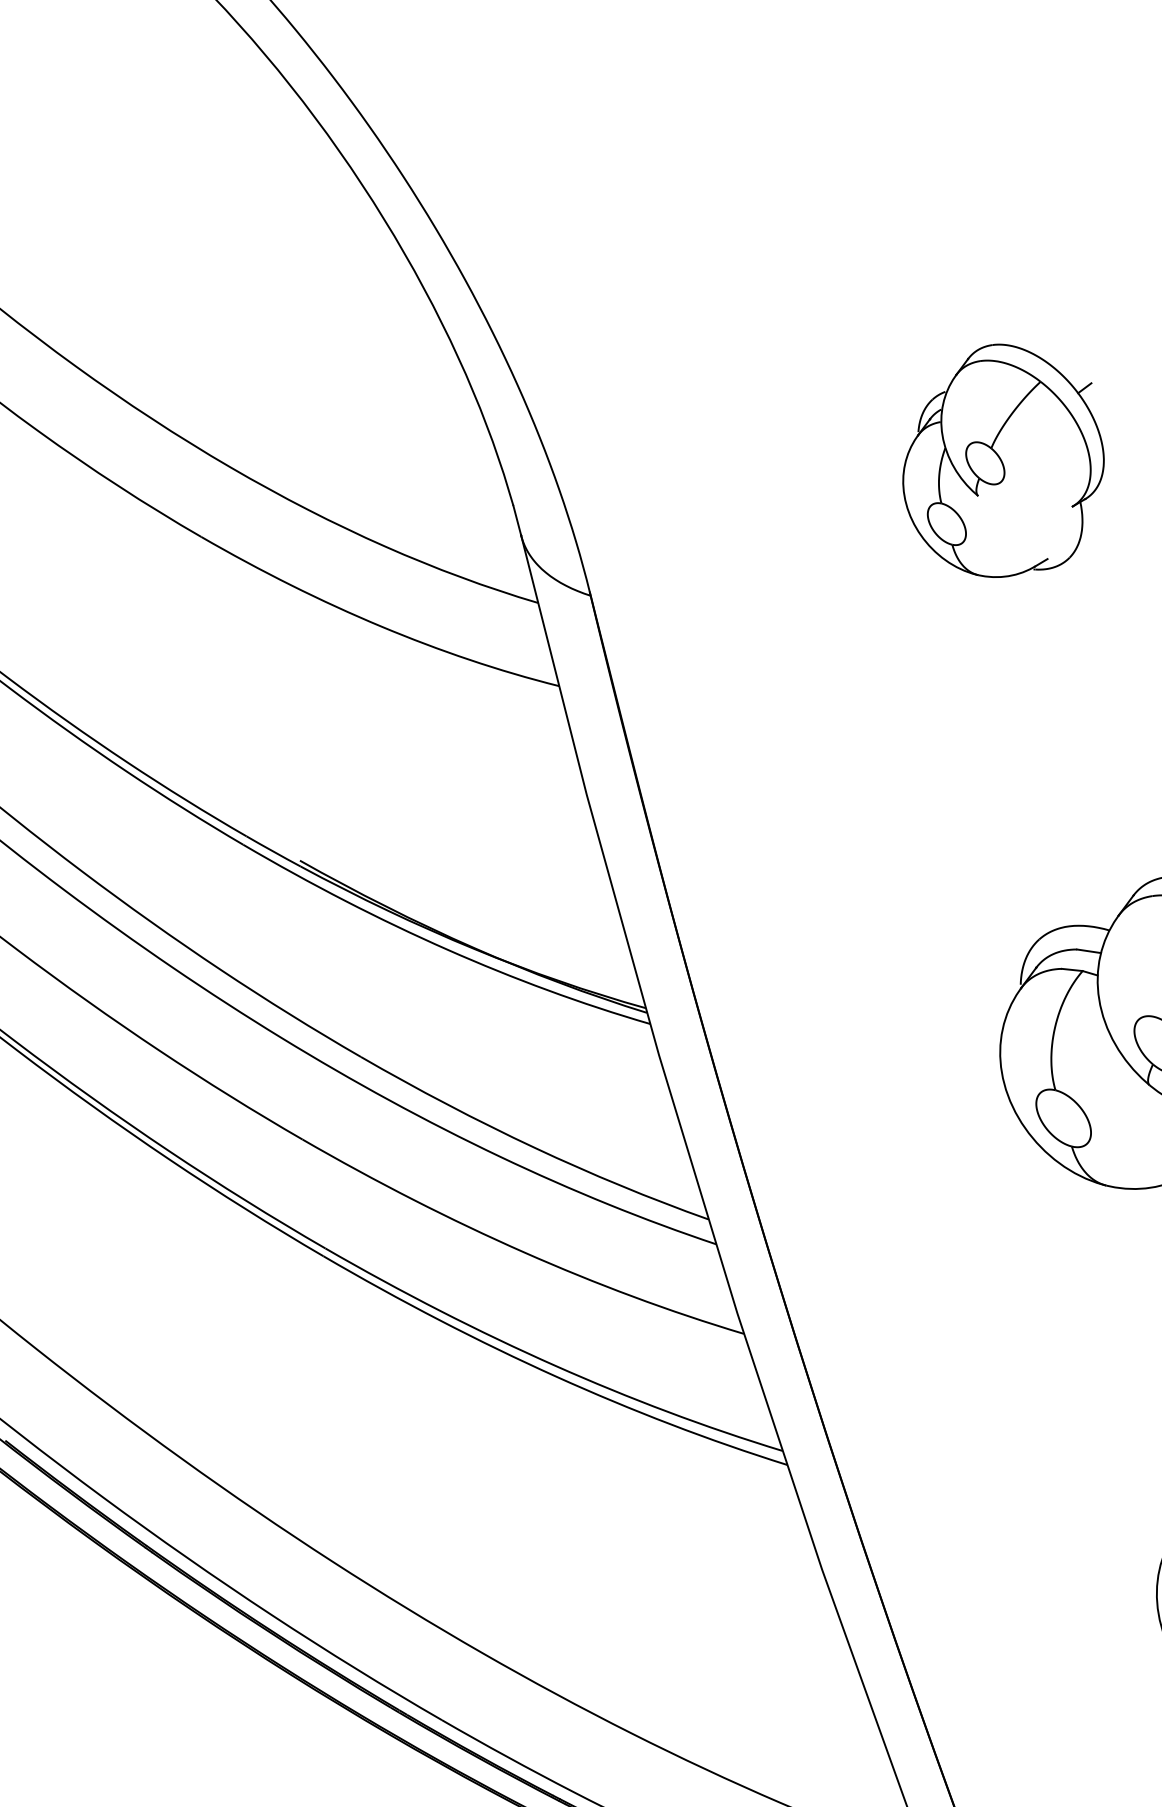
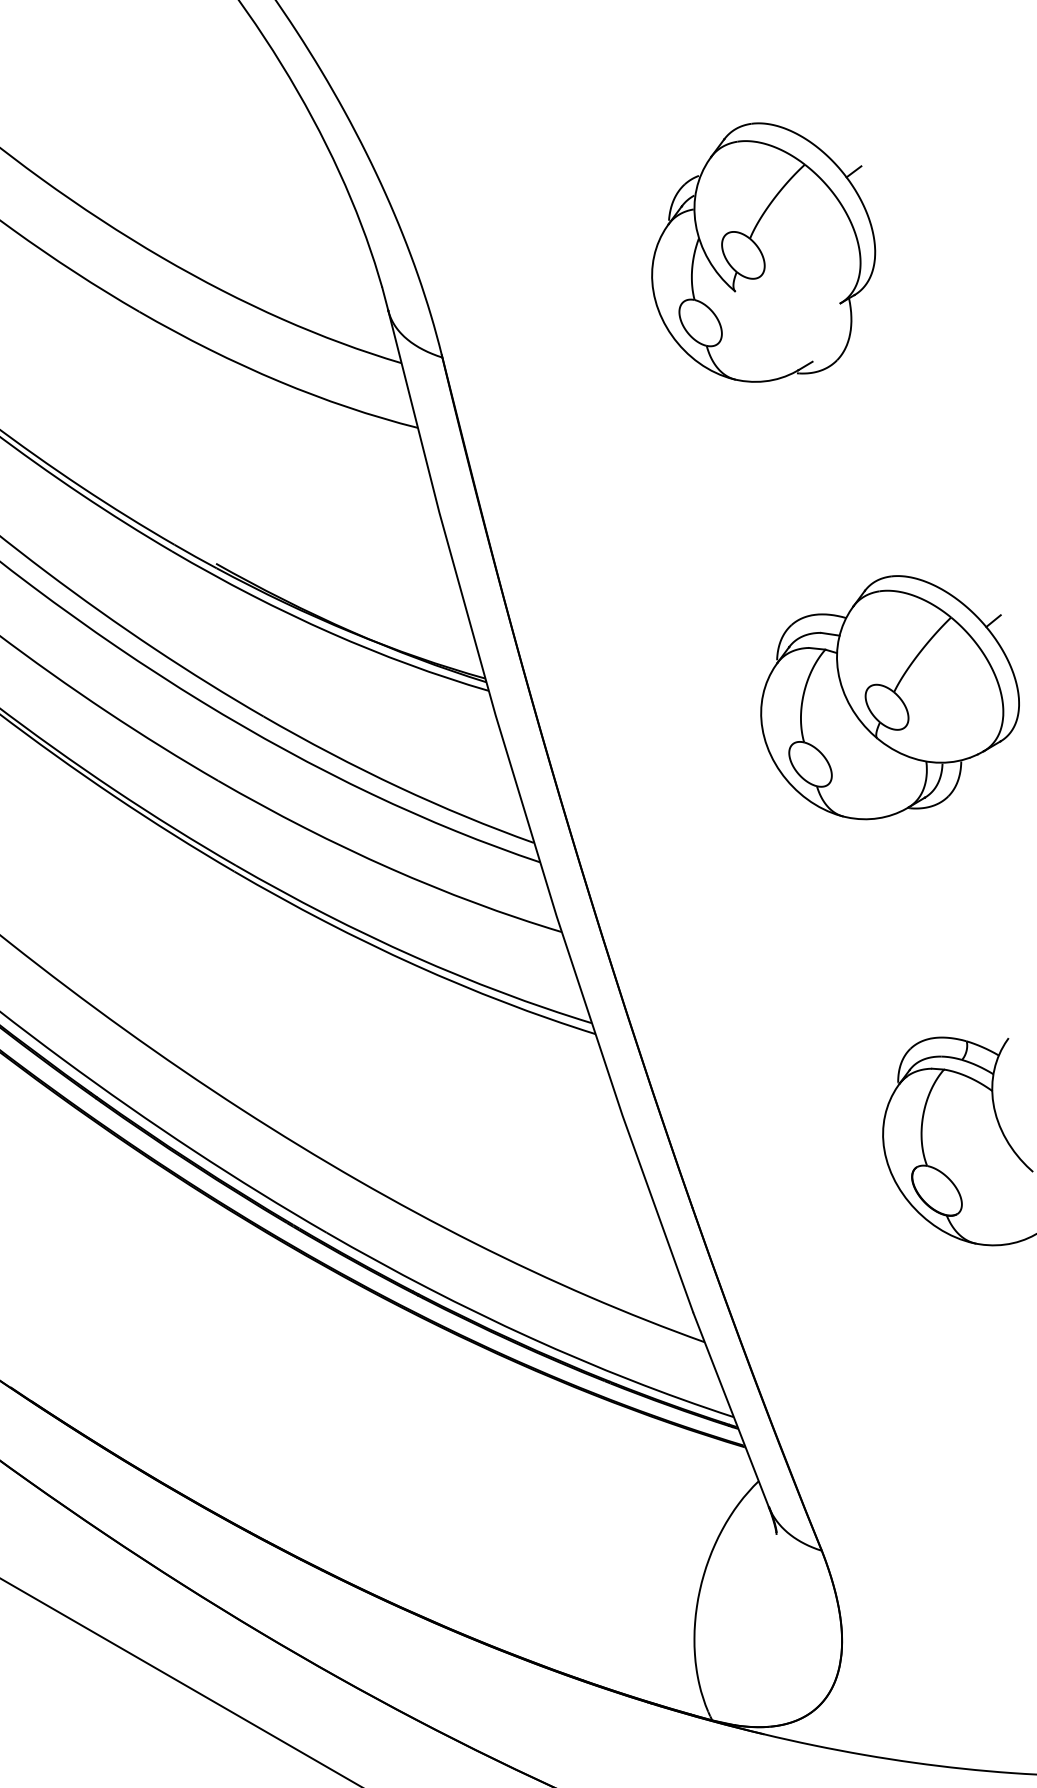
part: (1003, 460) -> (763, 252), size x1.43

